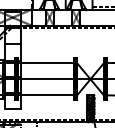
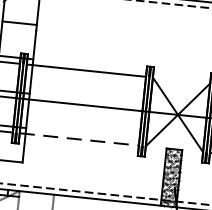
line: (46, 95) -> (80, 139), solid -> dashed

